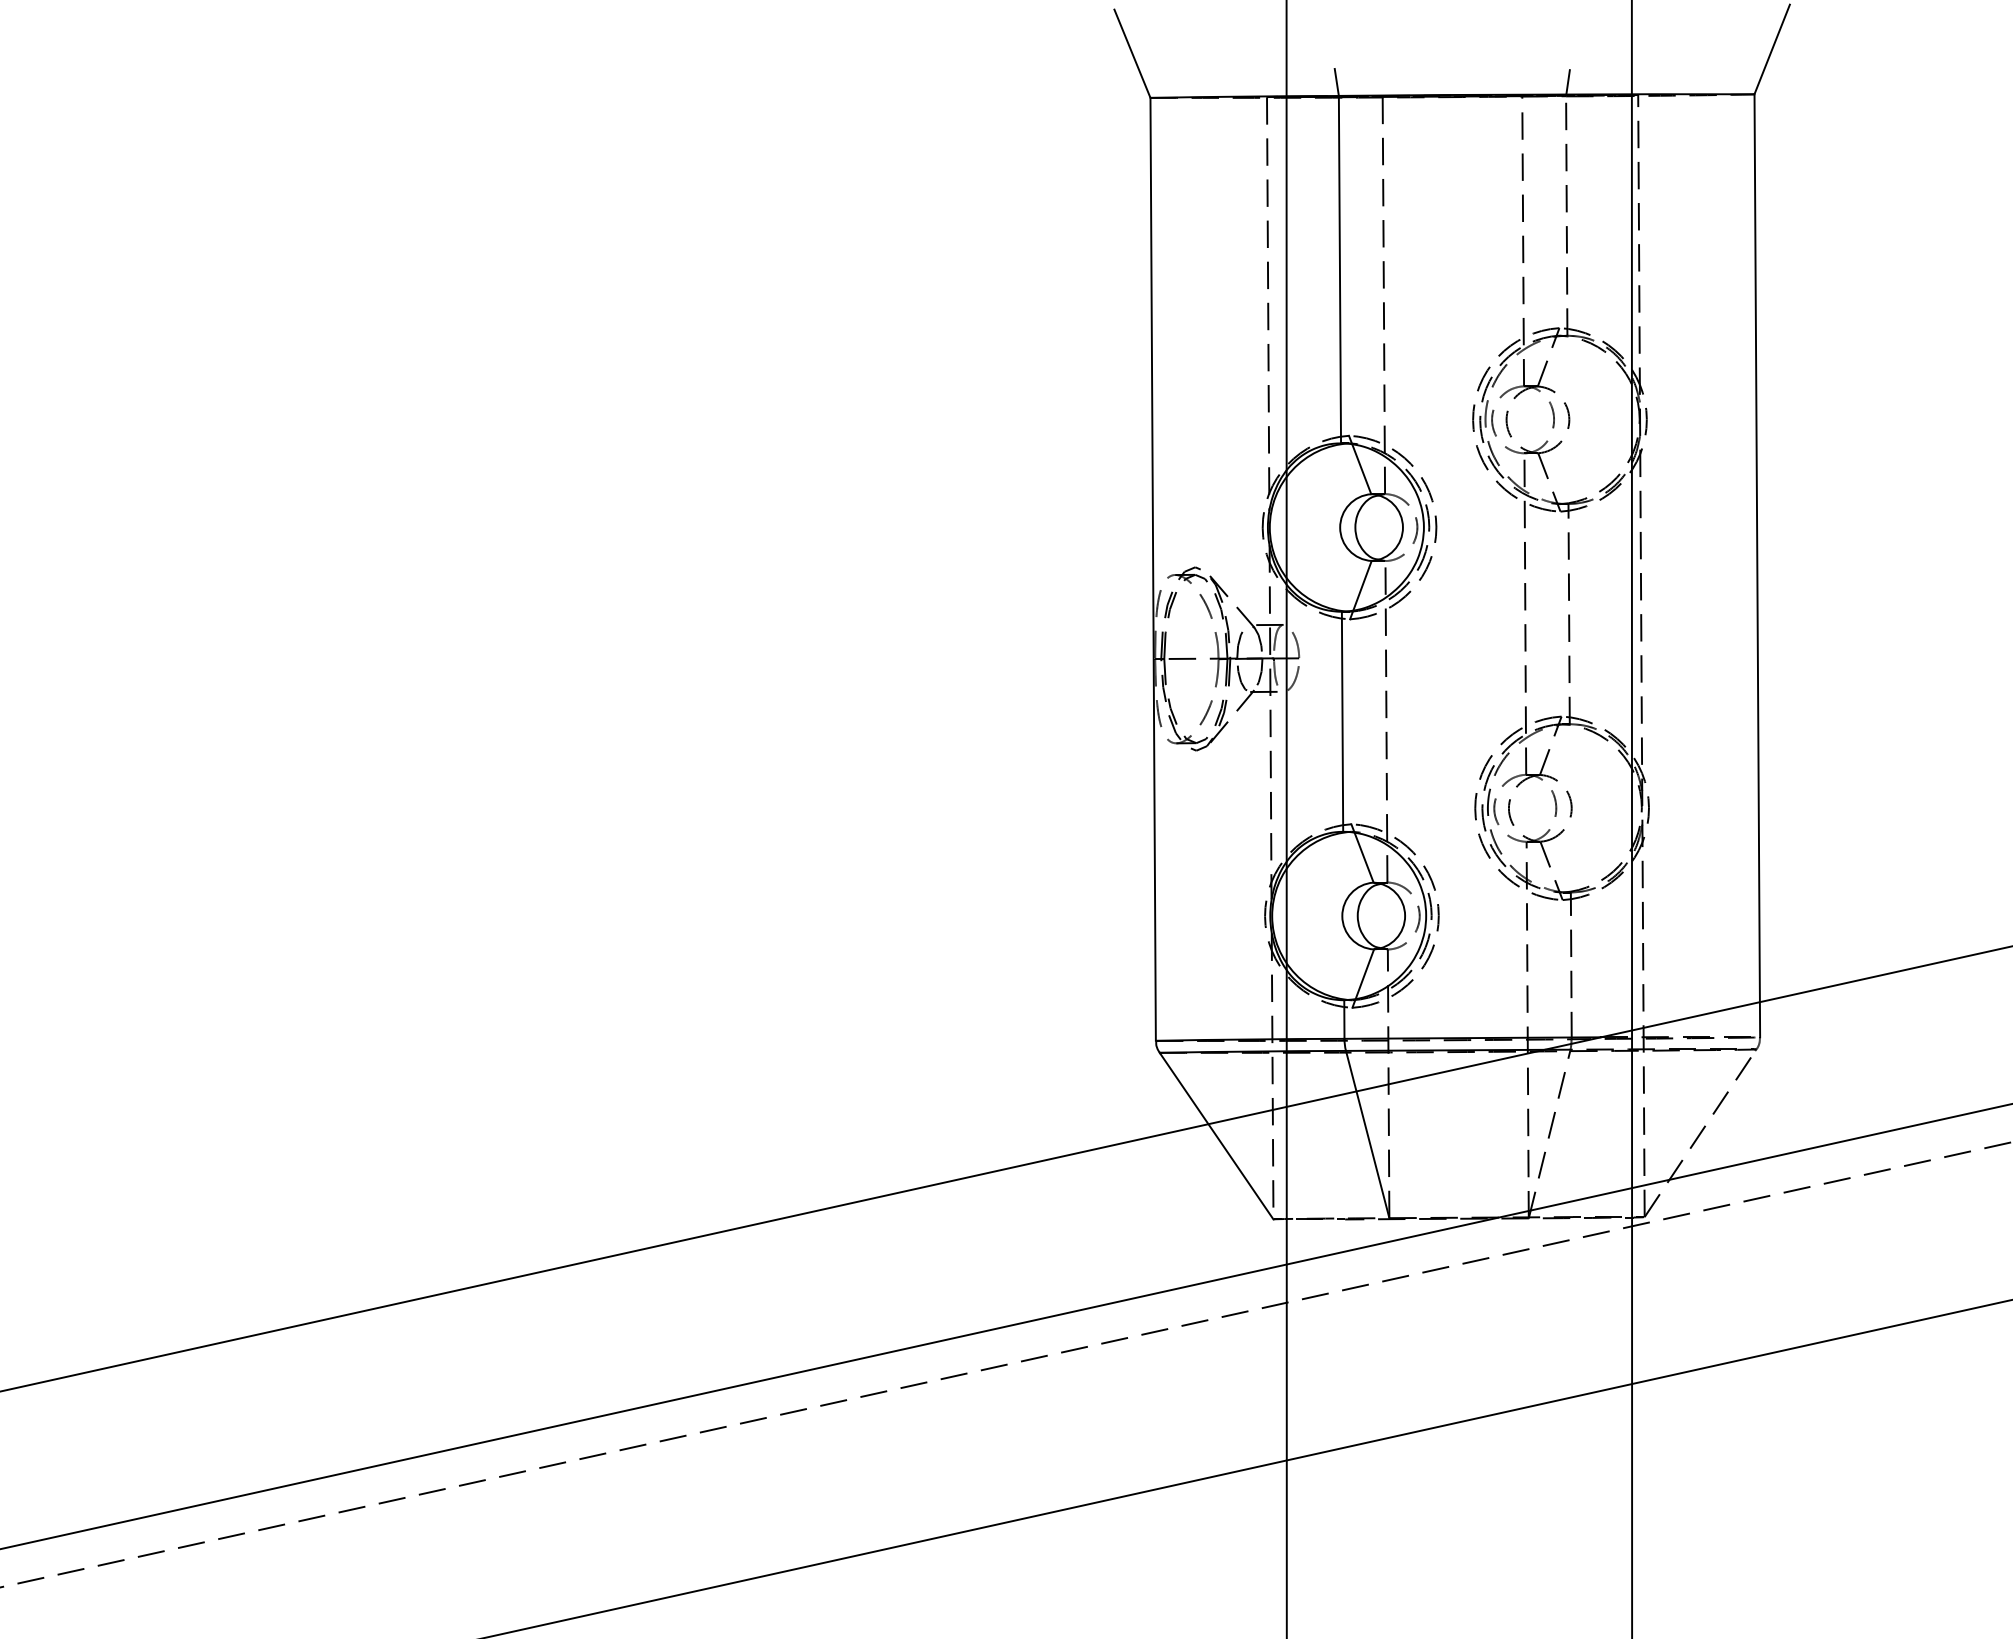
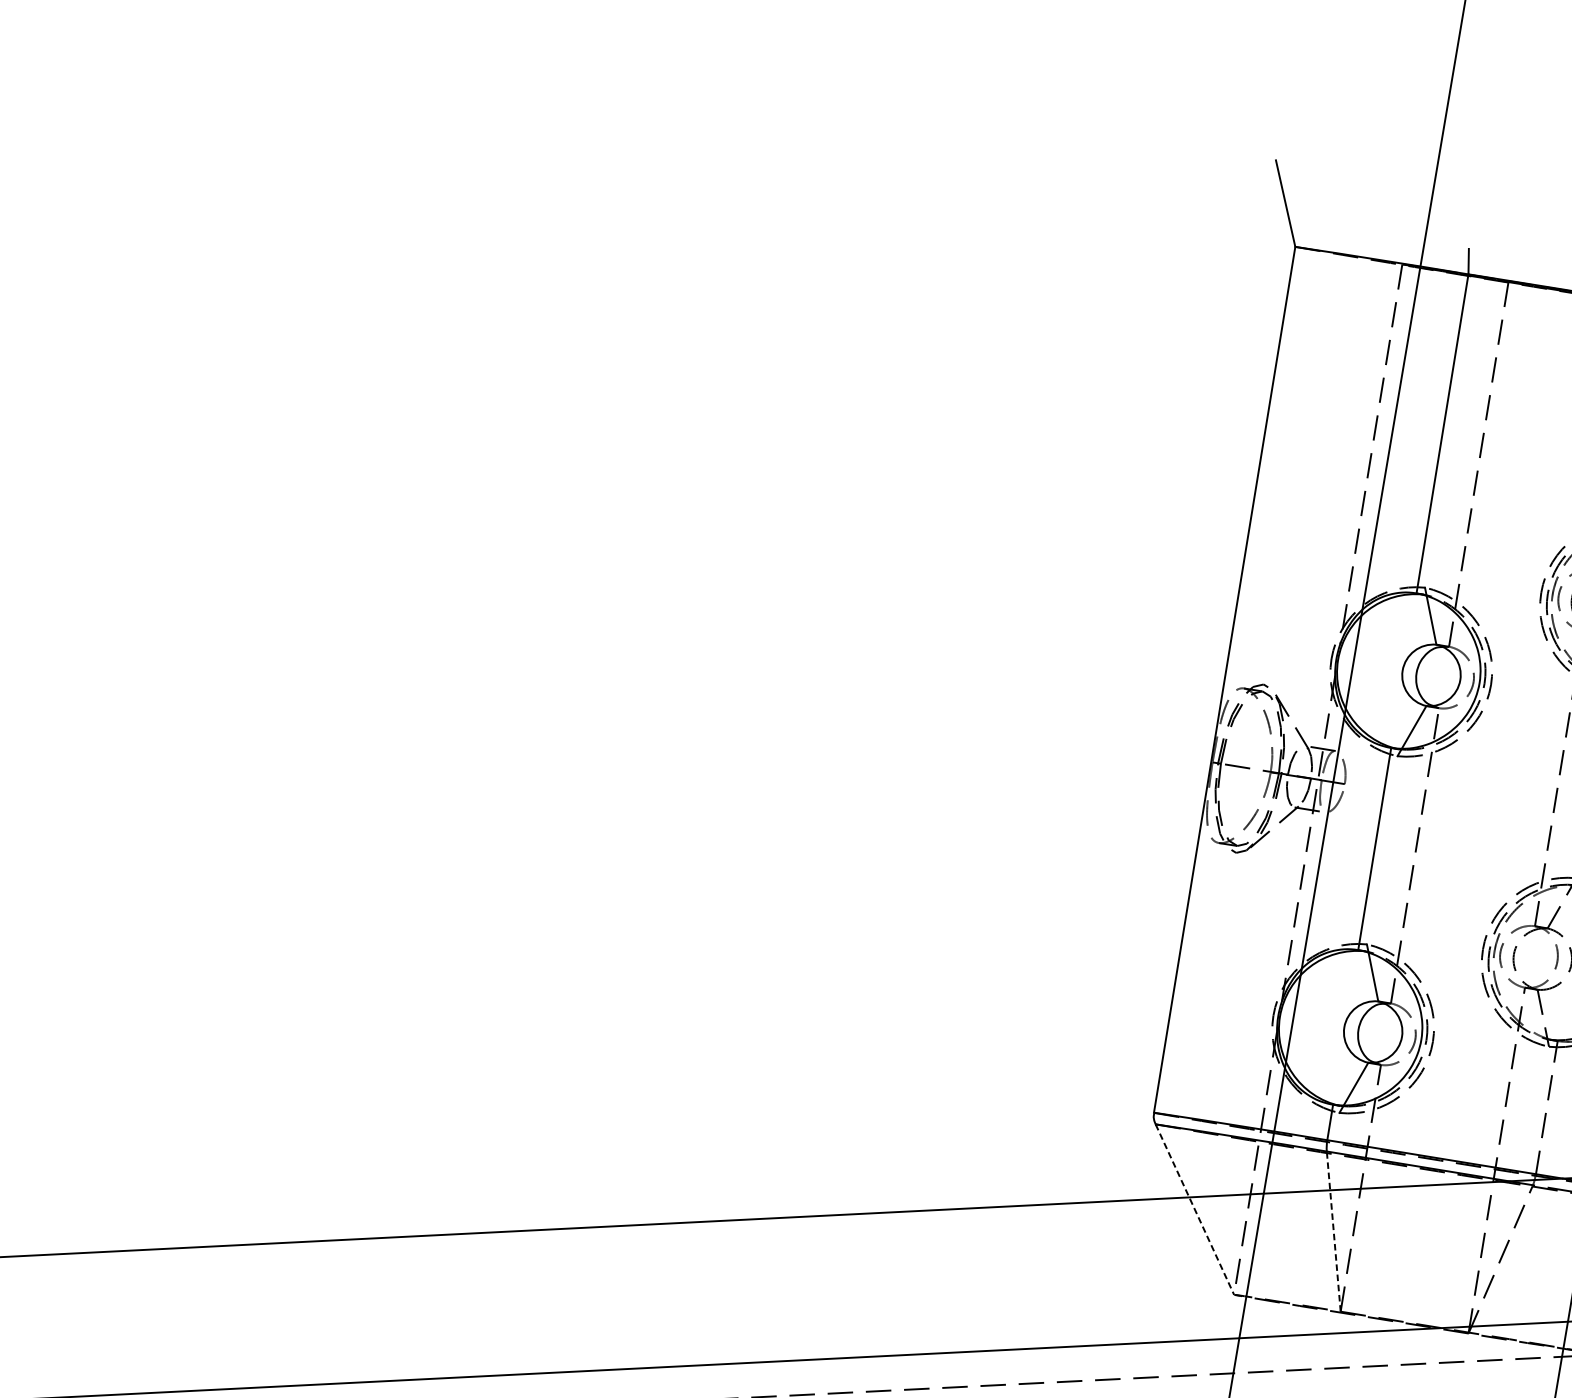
line: (1367, 1134) -> (1333, 1231), solid -> dashed
line: (1216, 1136) -> (1194, 1209), solid -> dashed

